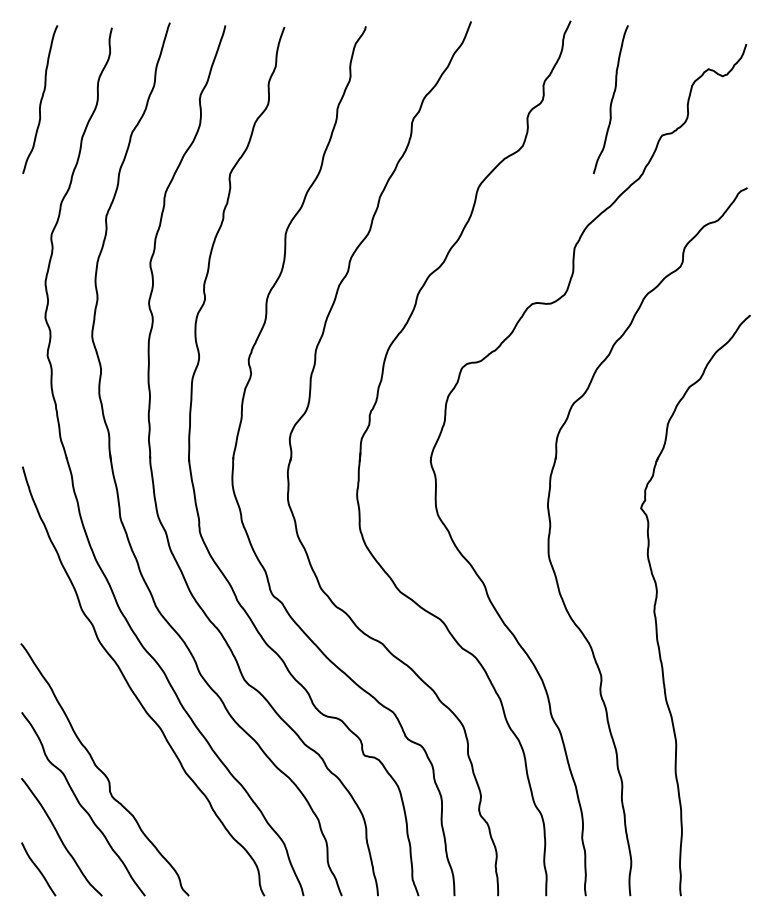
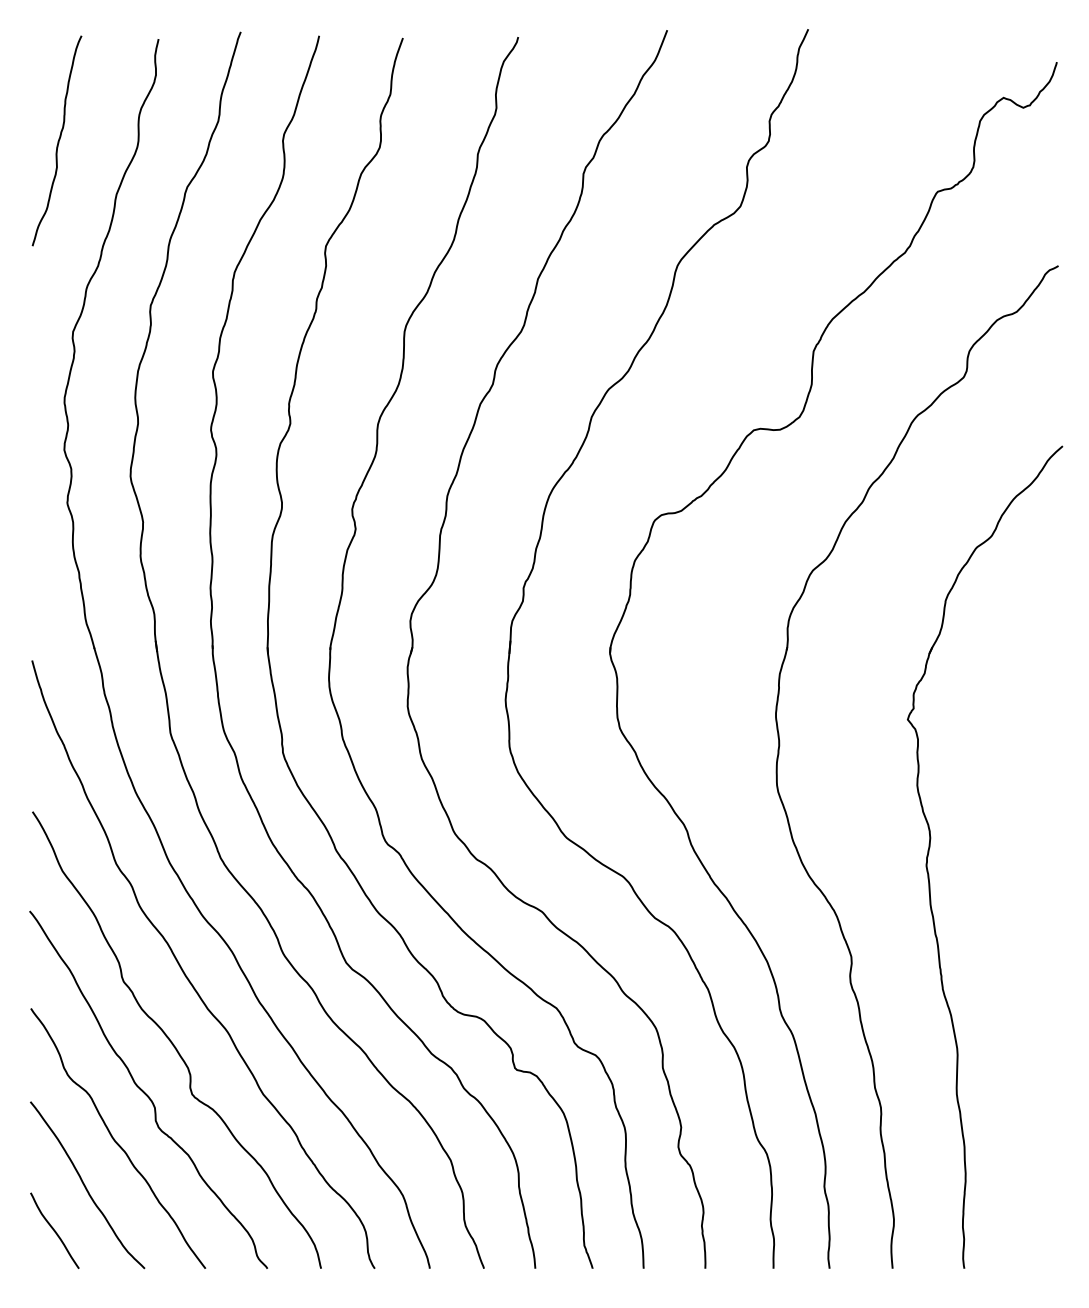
curve: (611, 100) -> (865, 141), removed
curve: (121, 735) -> (172, 1041), added

